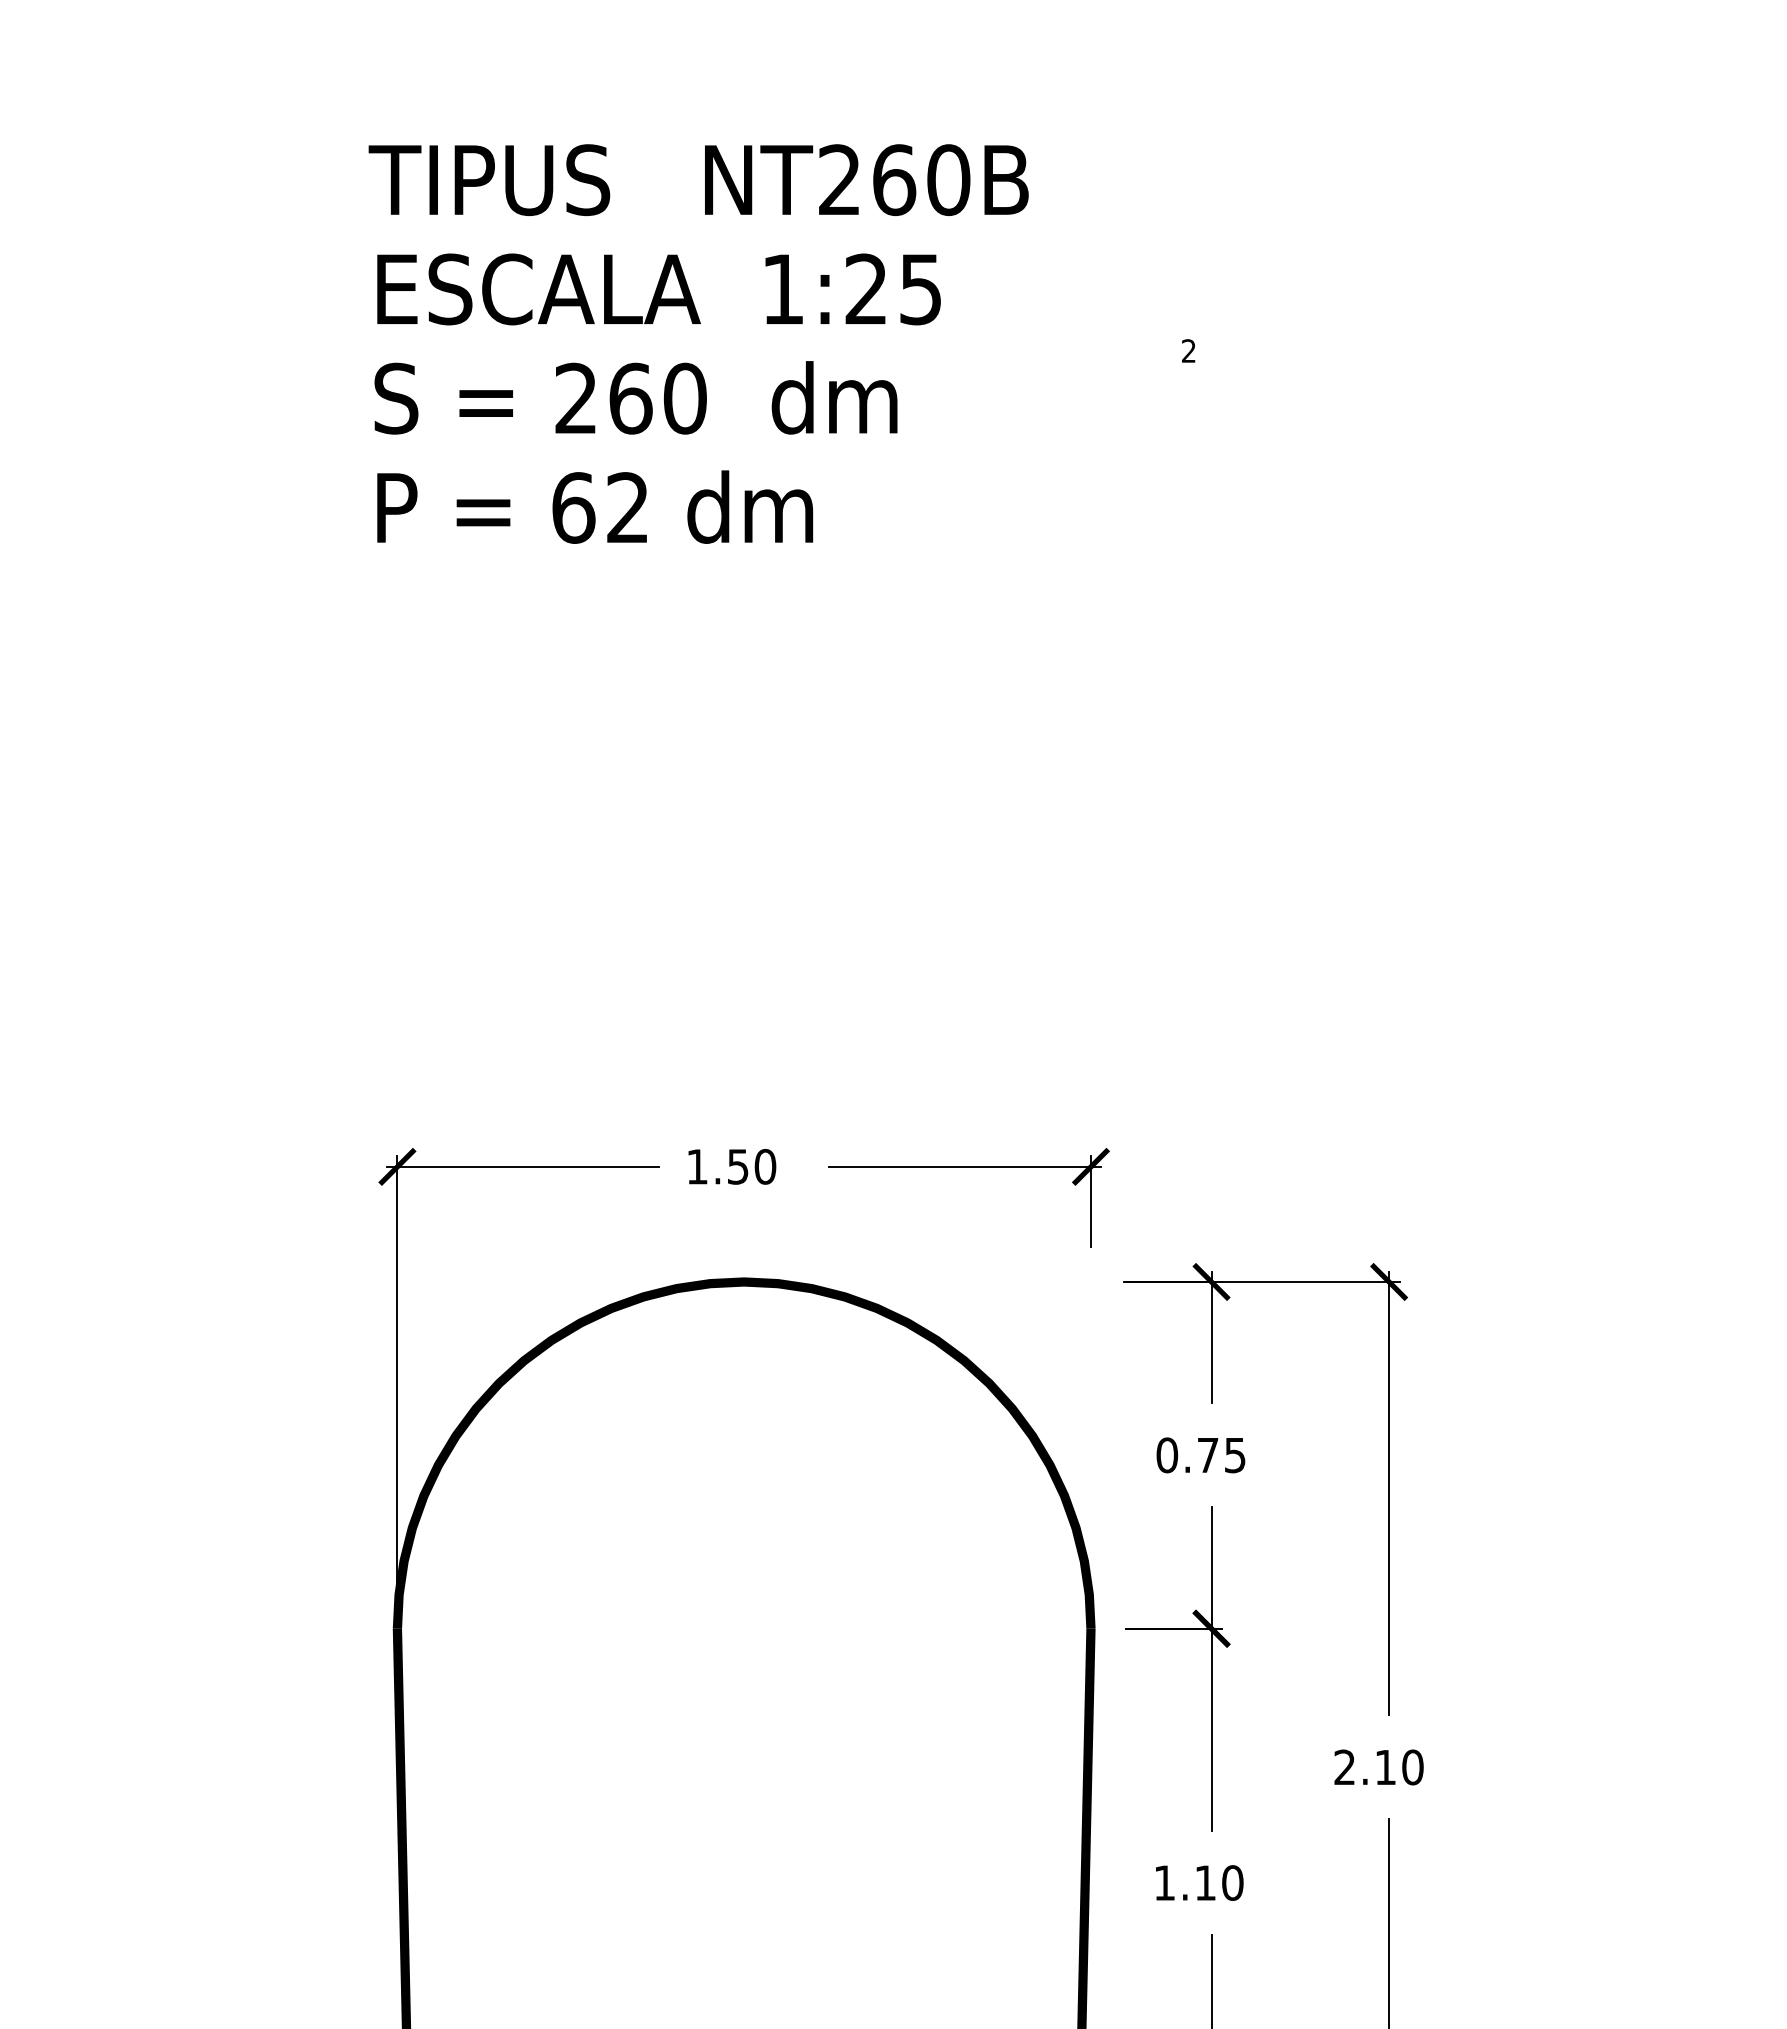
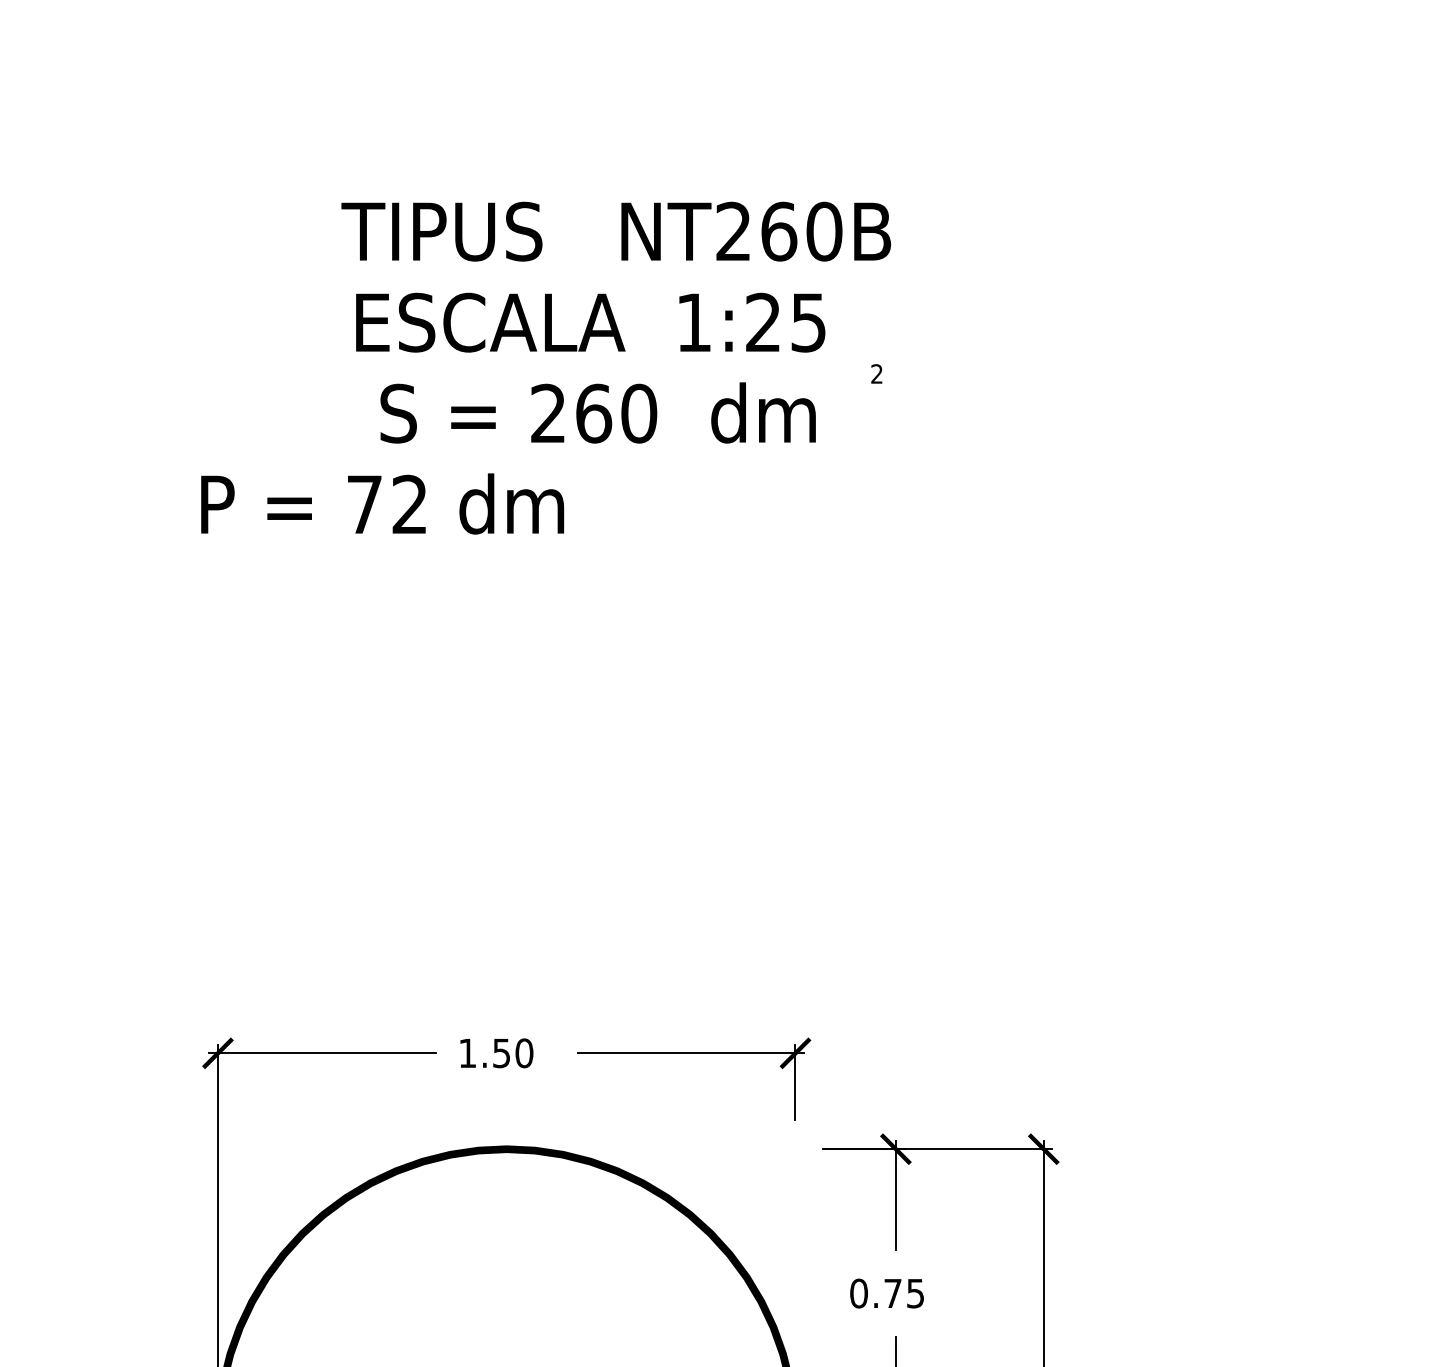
text: (698, 180) -> (616, 232), moved
text: (658, 289) -> (590, 322), moved
text: (635, 397) -> (597, 412), moved
text: (573, 507) -> (364, 504), 62 -> 72

